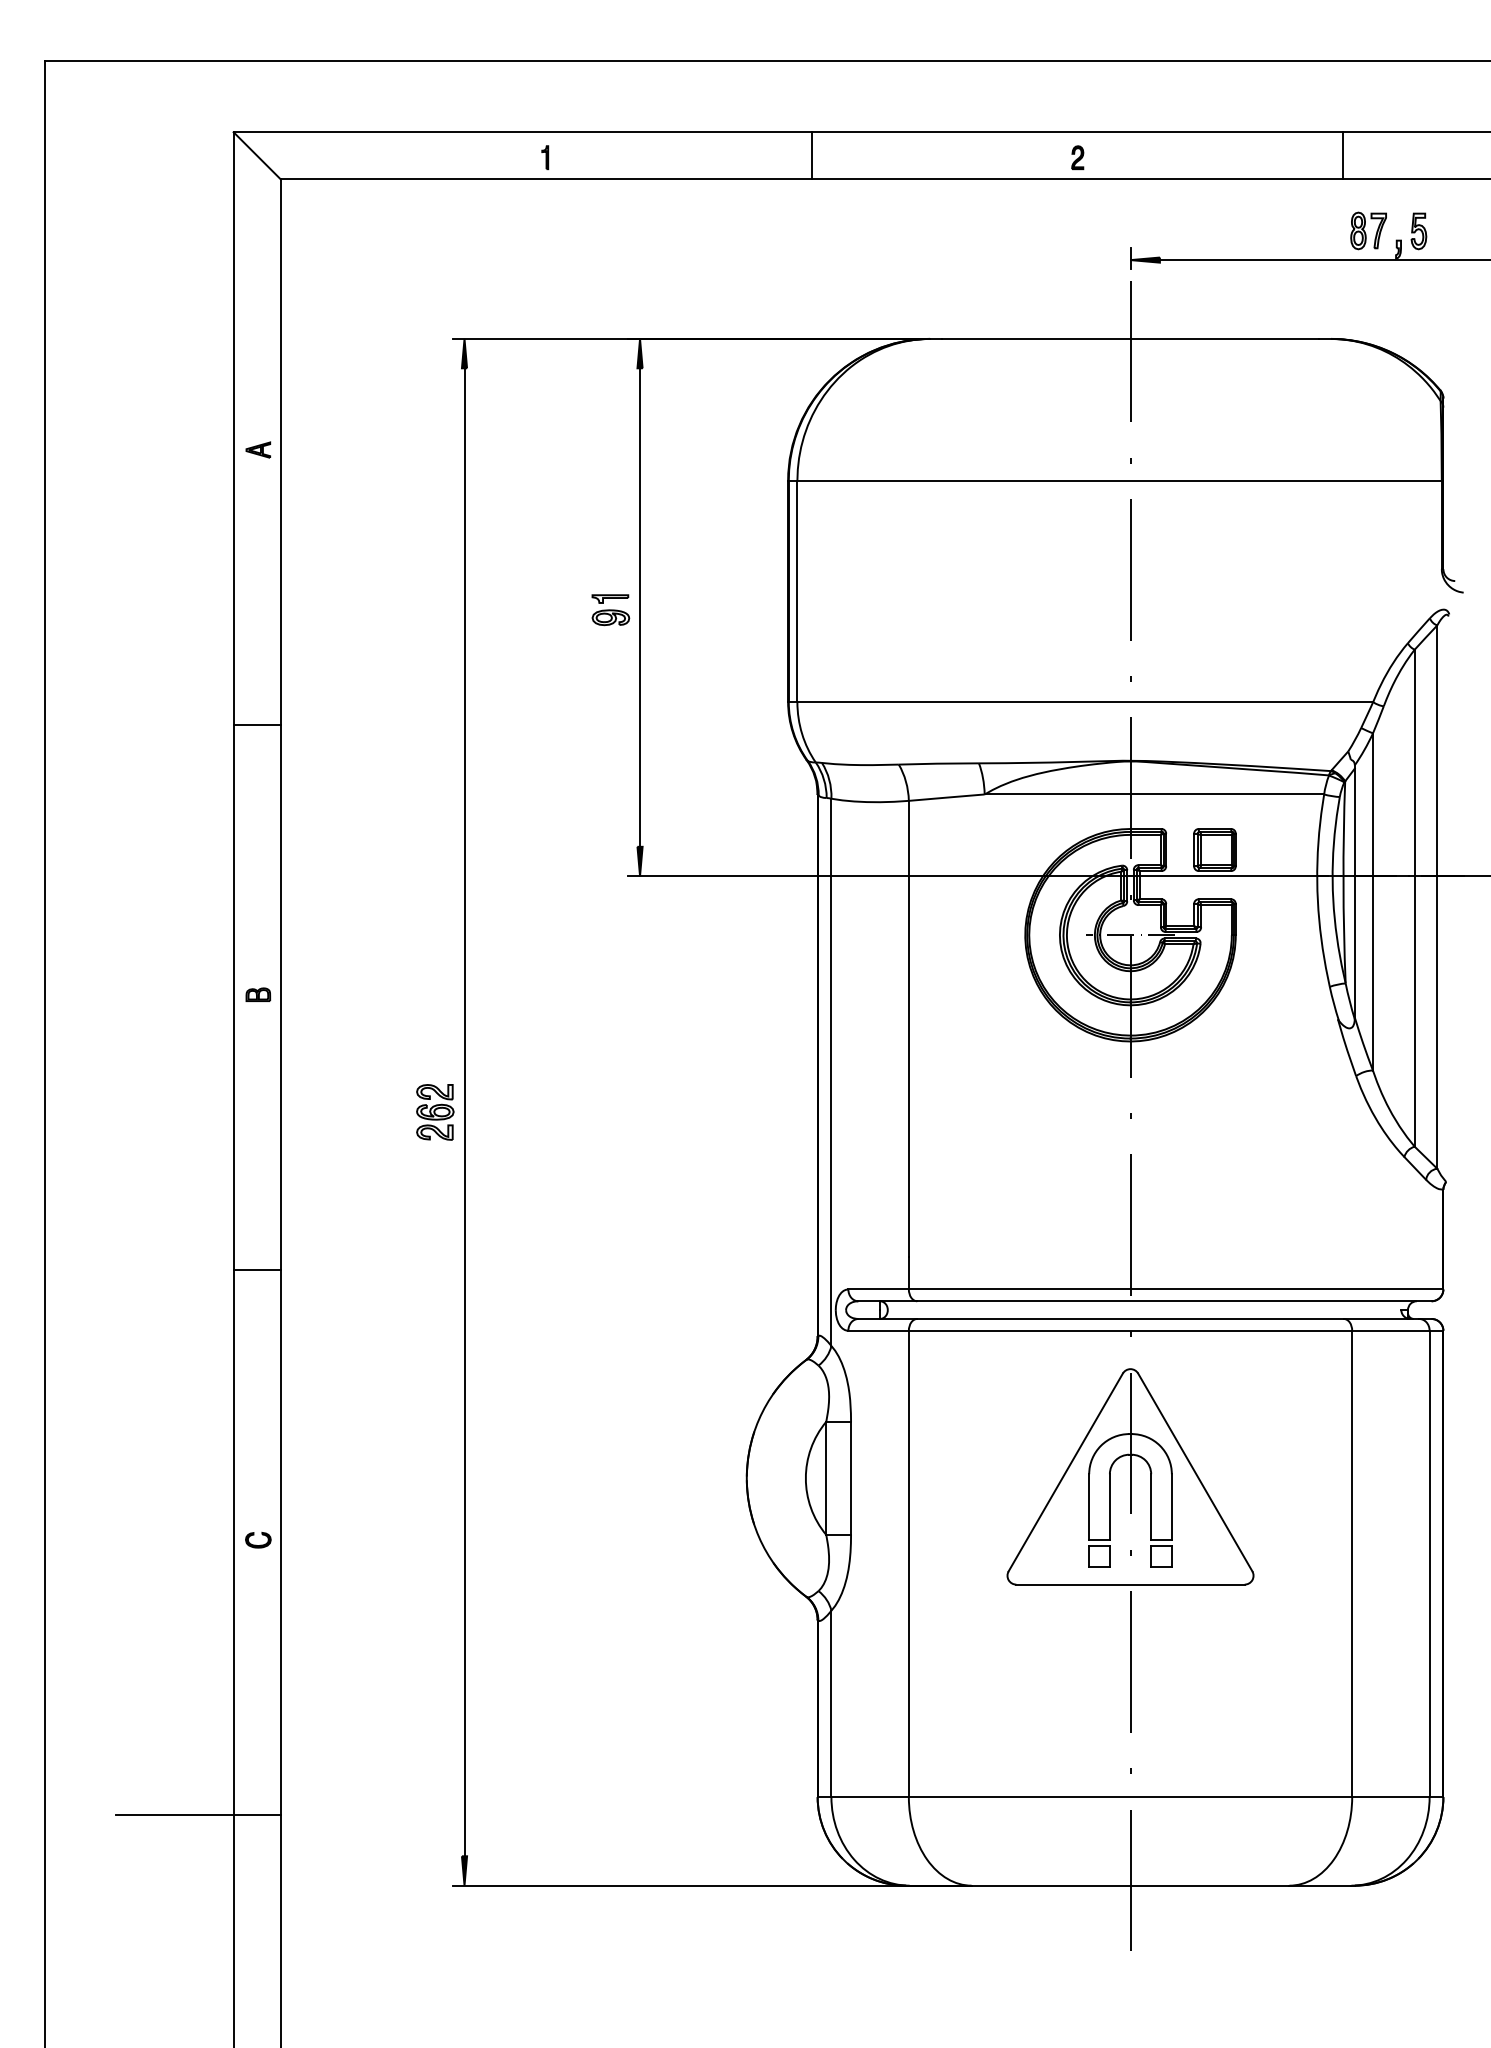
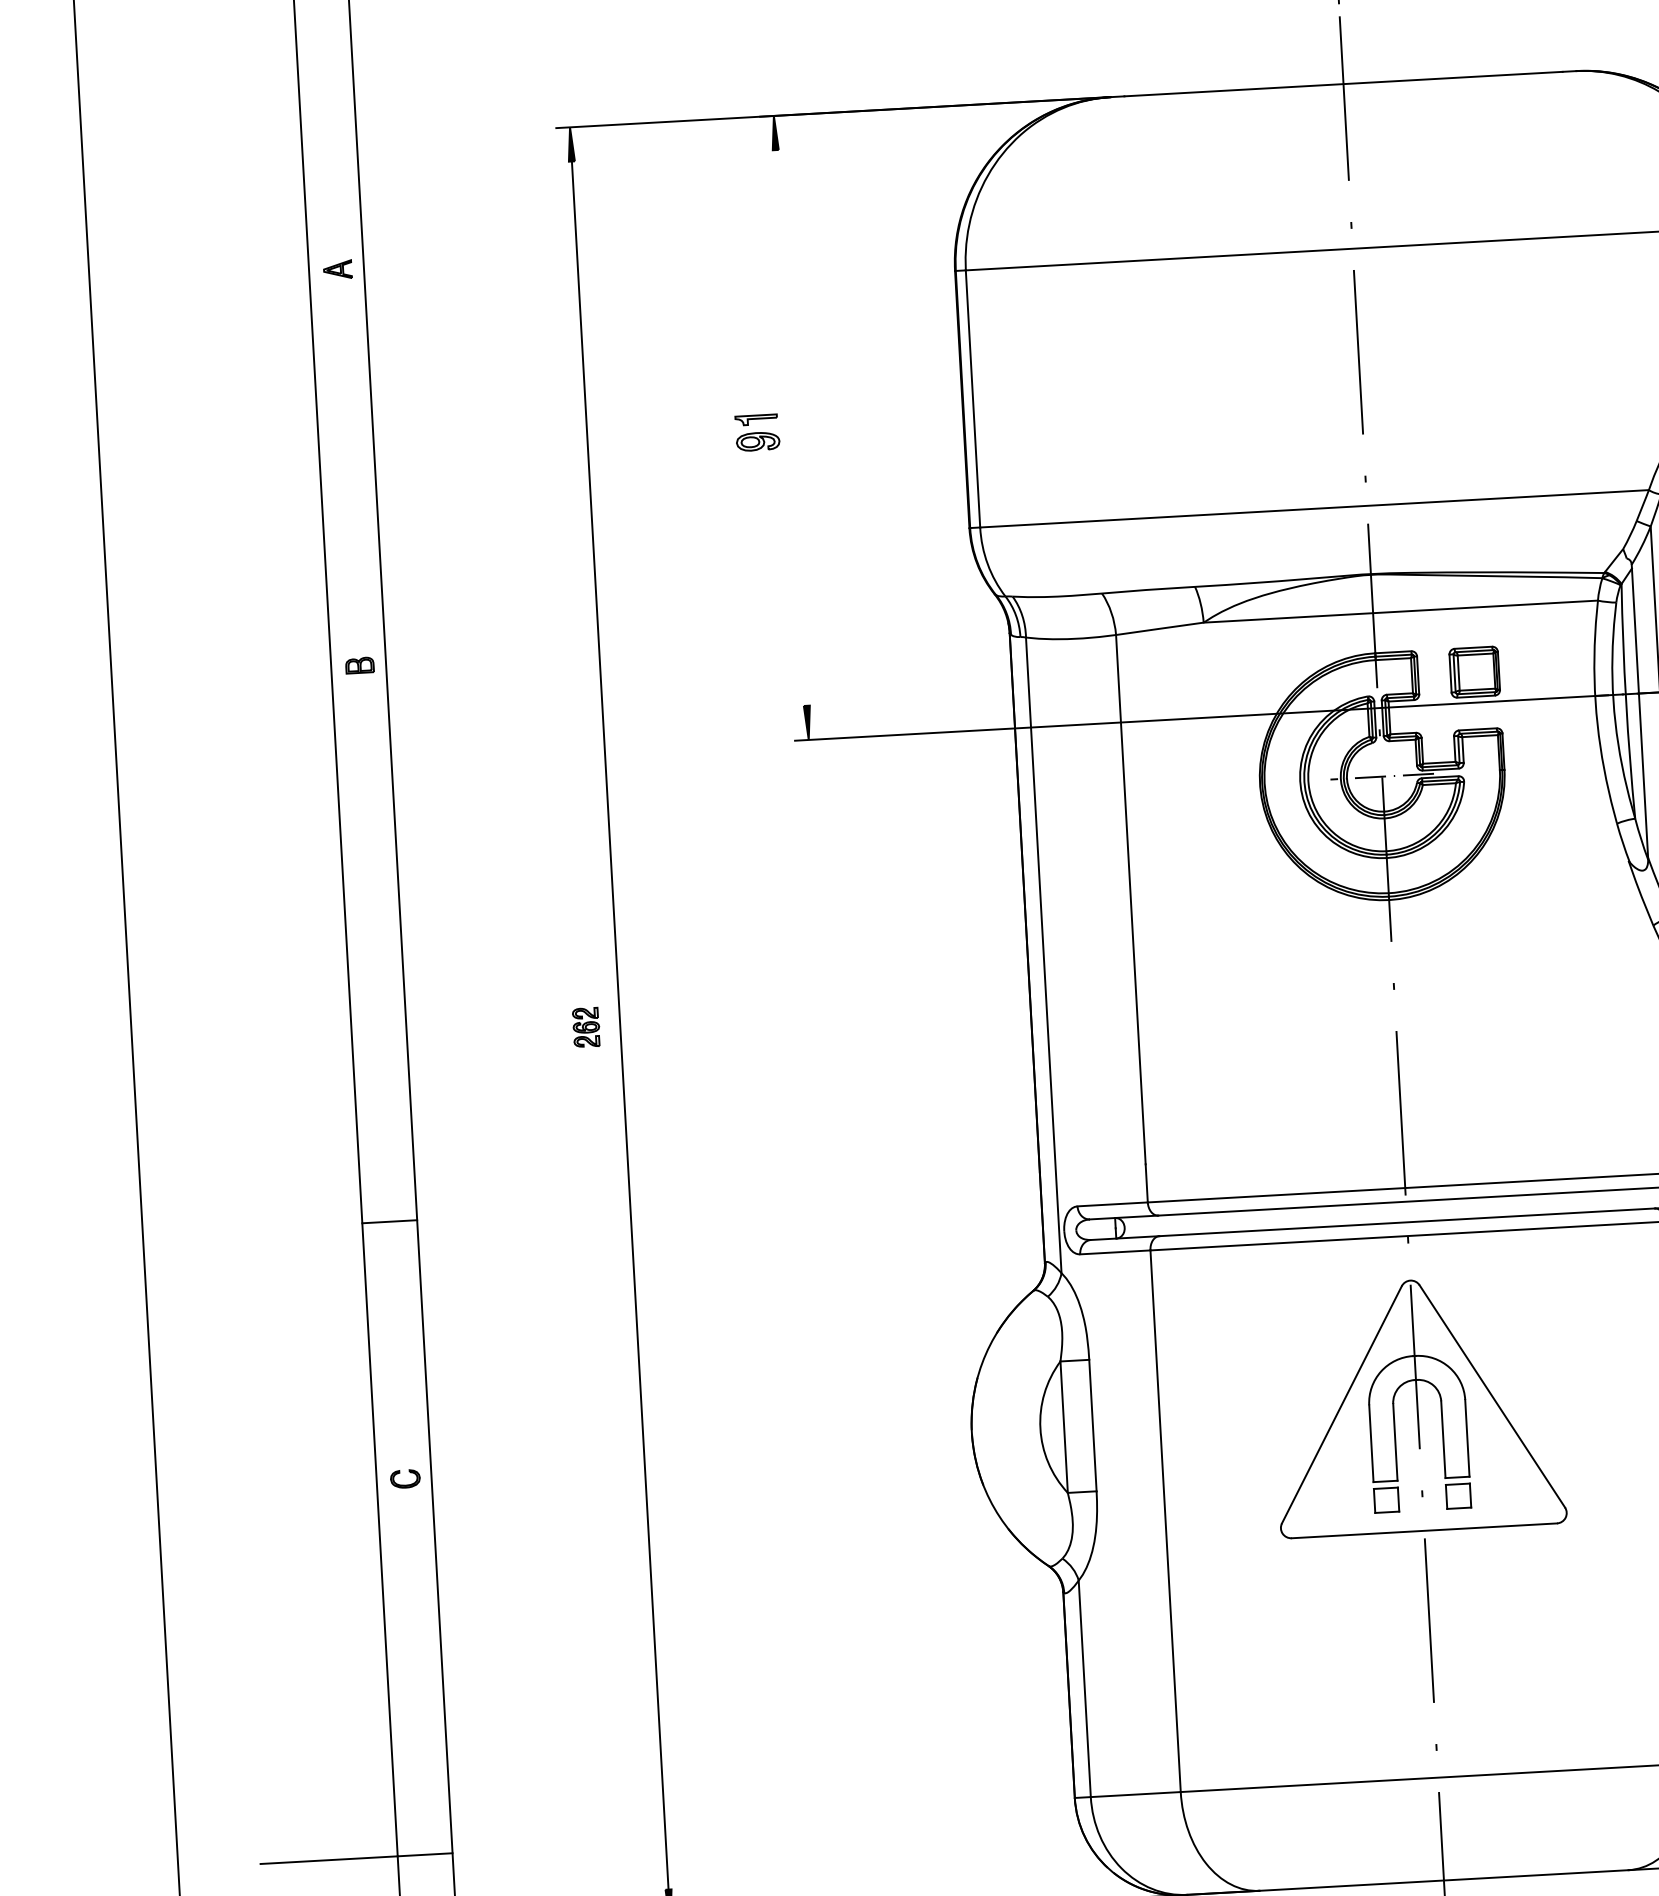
line: (640, 607) -> (791, 427), removed
line: (256, 724) -> (353, 588), removed
part: (258, 994) -> (360, 665), moved
part: (435, 1112) -> (586, 1027), size x0.6
part: (258, 1540) -> (405, 1479), moved

